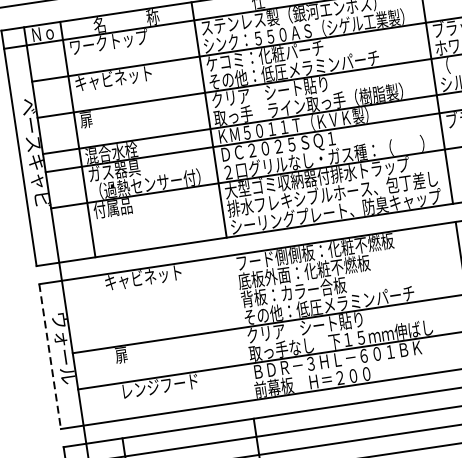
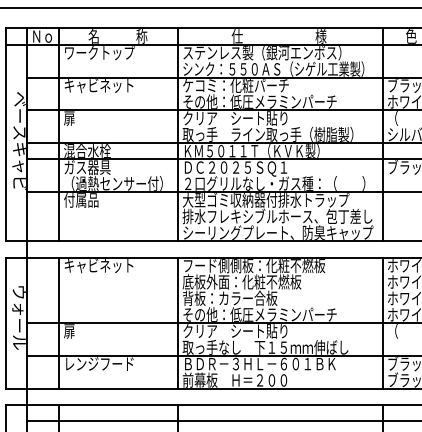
line: (240, 327) -> (178, 322), added
line: (109, 347) -> (59, 322), added
line: (50, 356) -> (6, 323), dashed -> solid

